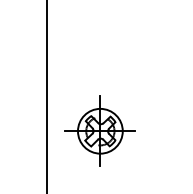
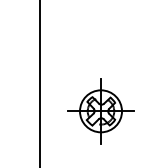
part: (99, 130) -> (100, 110), moved

